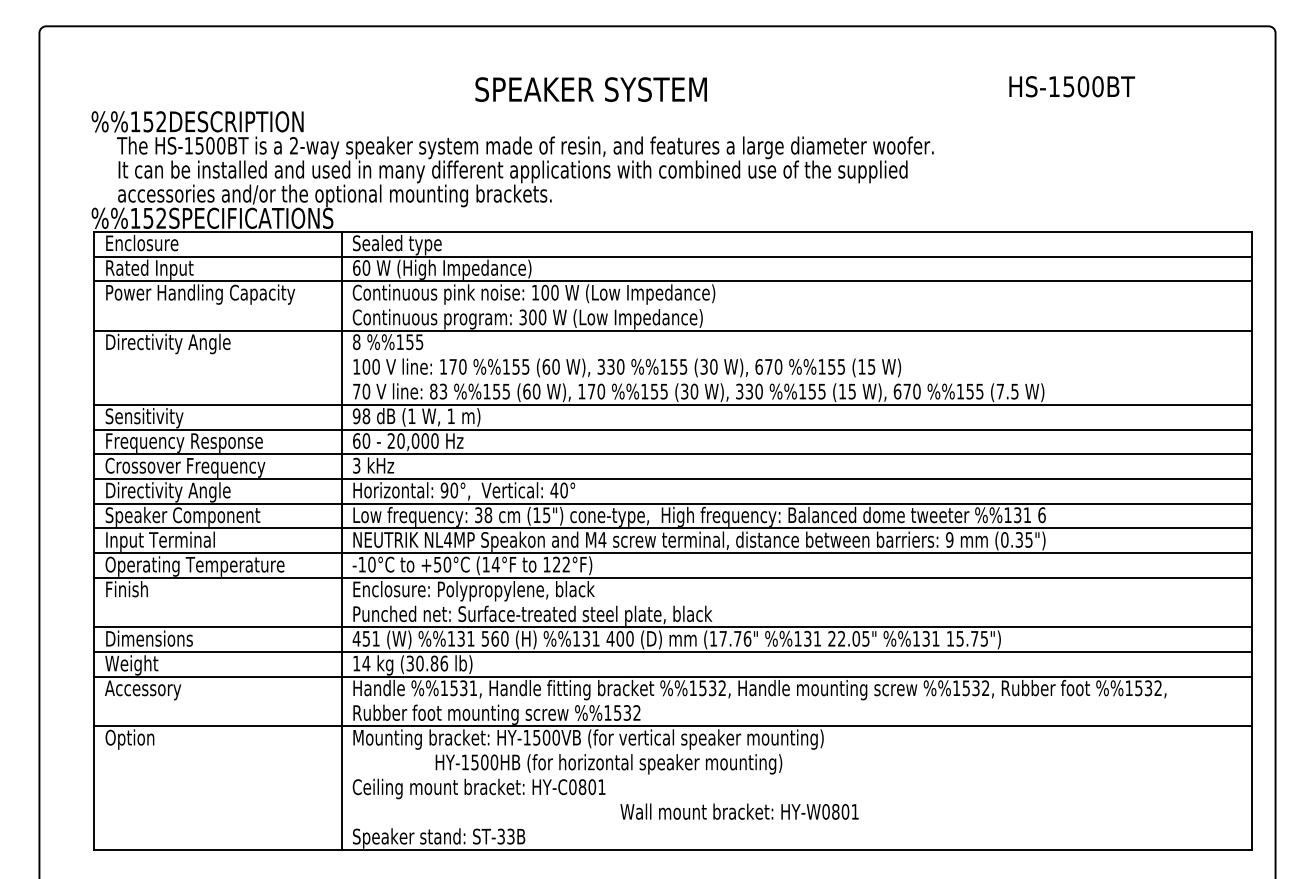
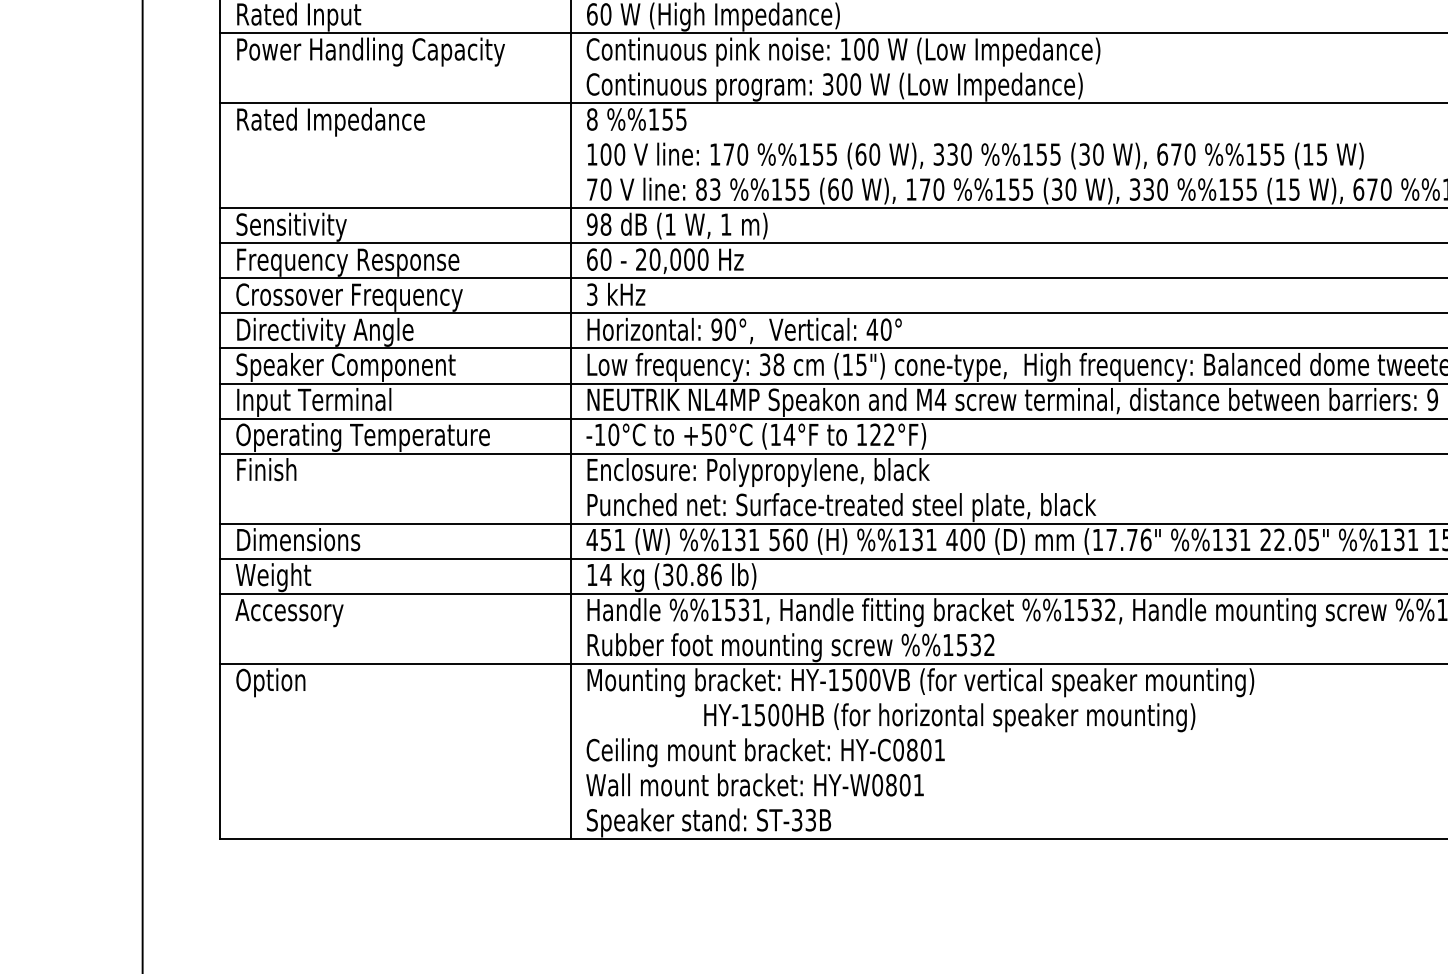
text: (172, 343) -> (331, 121), Directivity Angle -> Rated Impedance
text: (739, 811) -> (754, 784), moved

